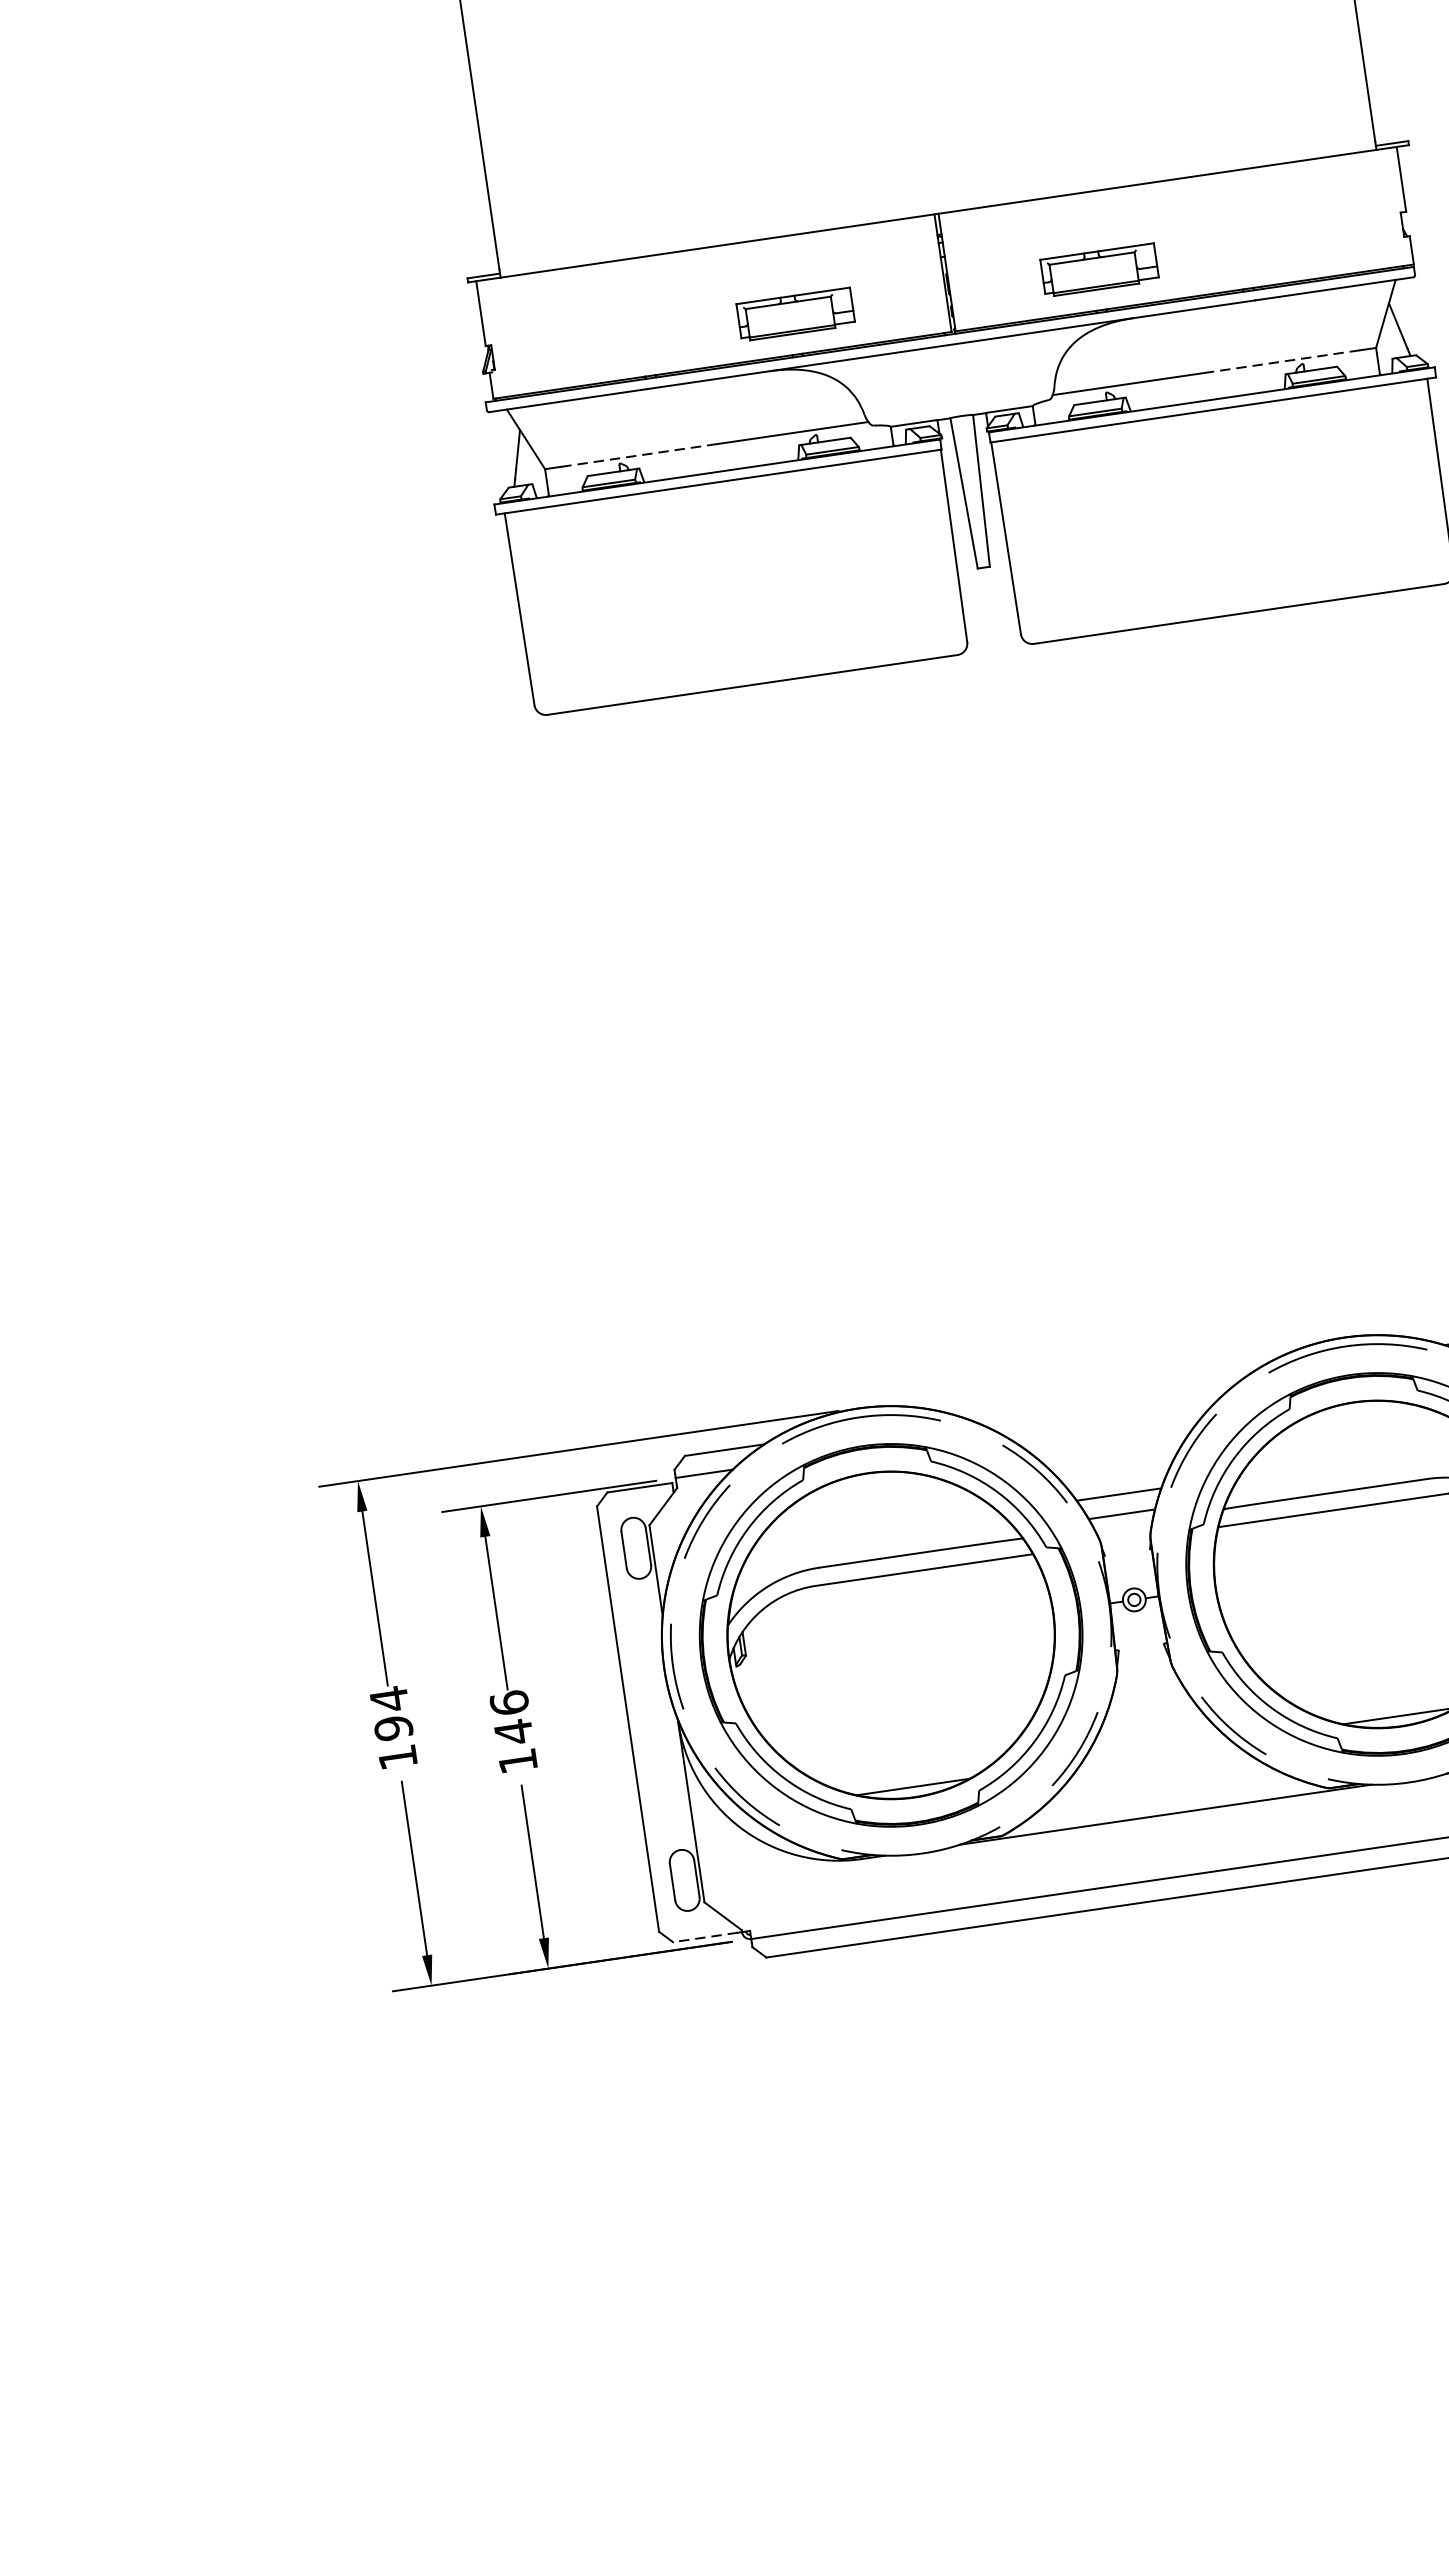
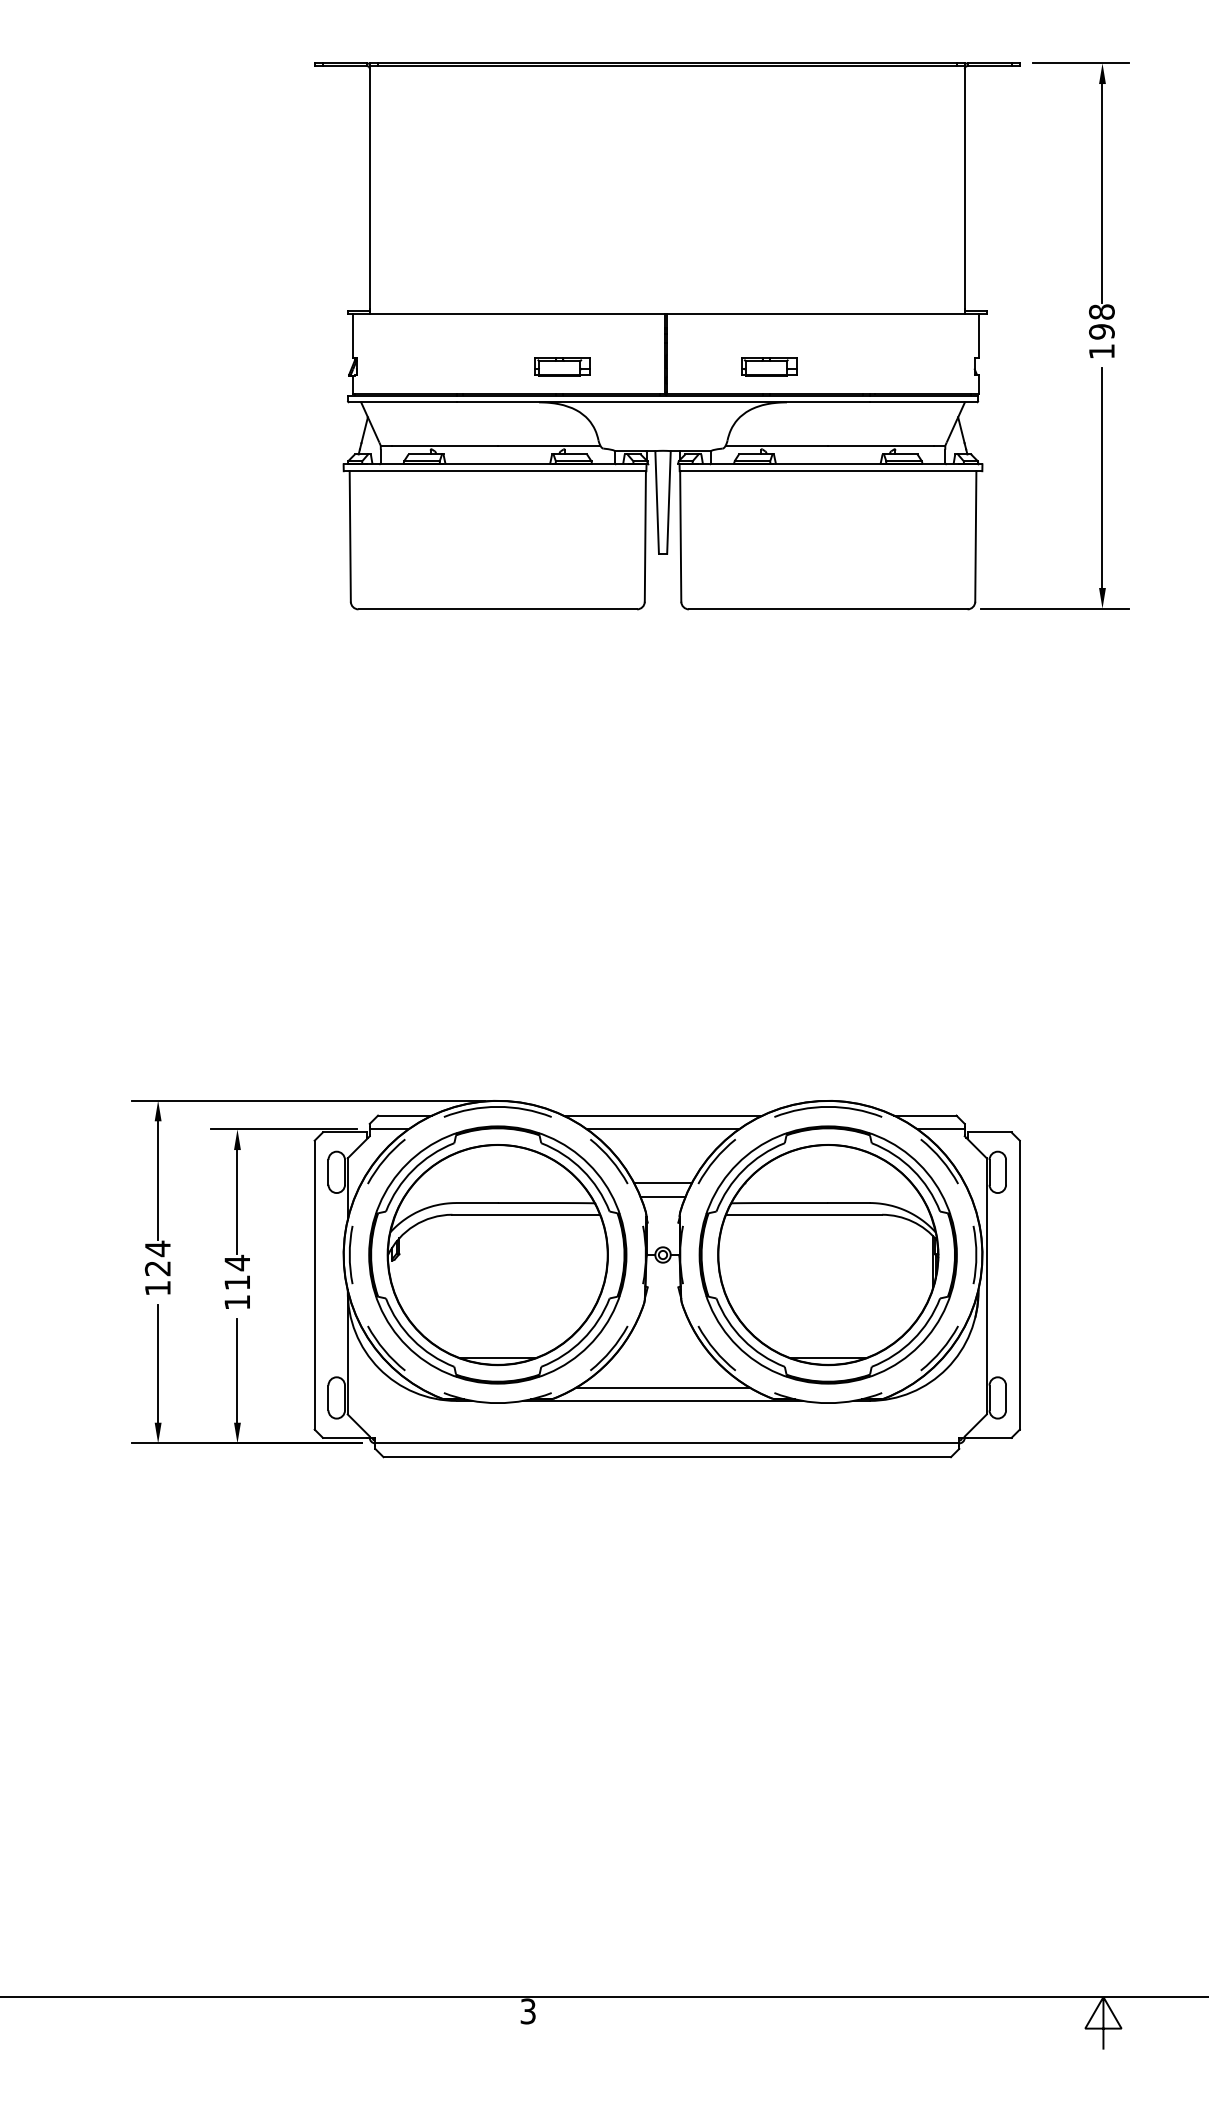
part: (1100, 269) -> (769, 366), size x0.71
part: (795, 313) -> (562, 366), size x0.71
line: (1280, 361) -> (880, 445), dashed -> solid
line: (640, 454) -> (445, 445), dashed -> solid
line: (1103, 1394) -> (662, 1115), added
line: (1106, 1415) -> (662, 1129), added
text: (511, 1717) -> (237, 1272), 146 -> 114
text: (393, 1728) -> (157, 1268), 194 -> 124
line: (1162, 1795) -> (662, 1387), added
line: (704, 1936) -> (344, 1437), dashed -> solid

